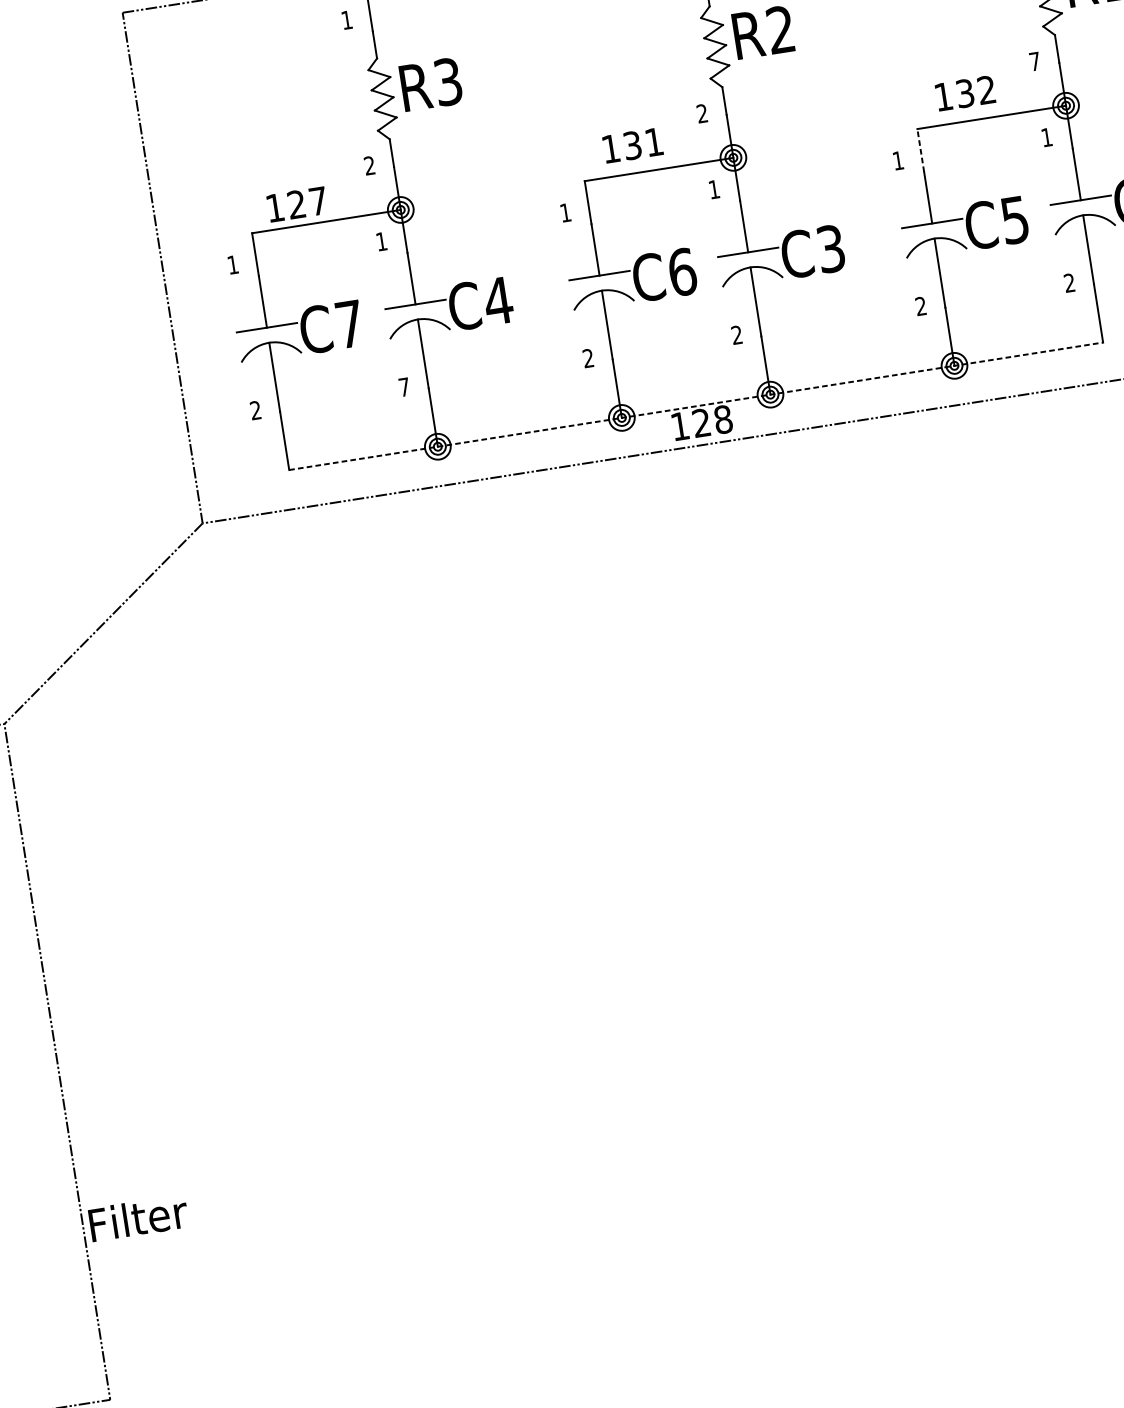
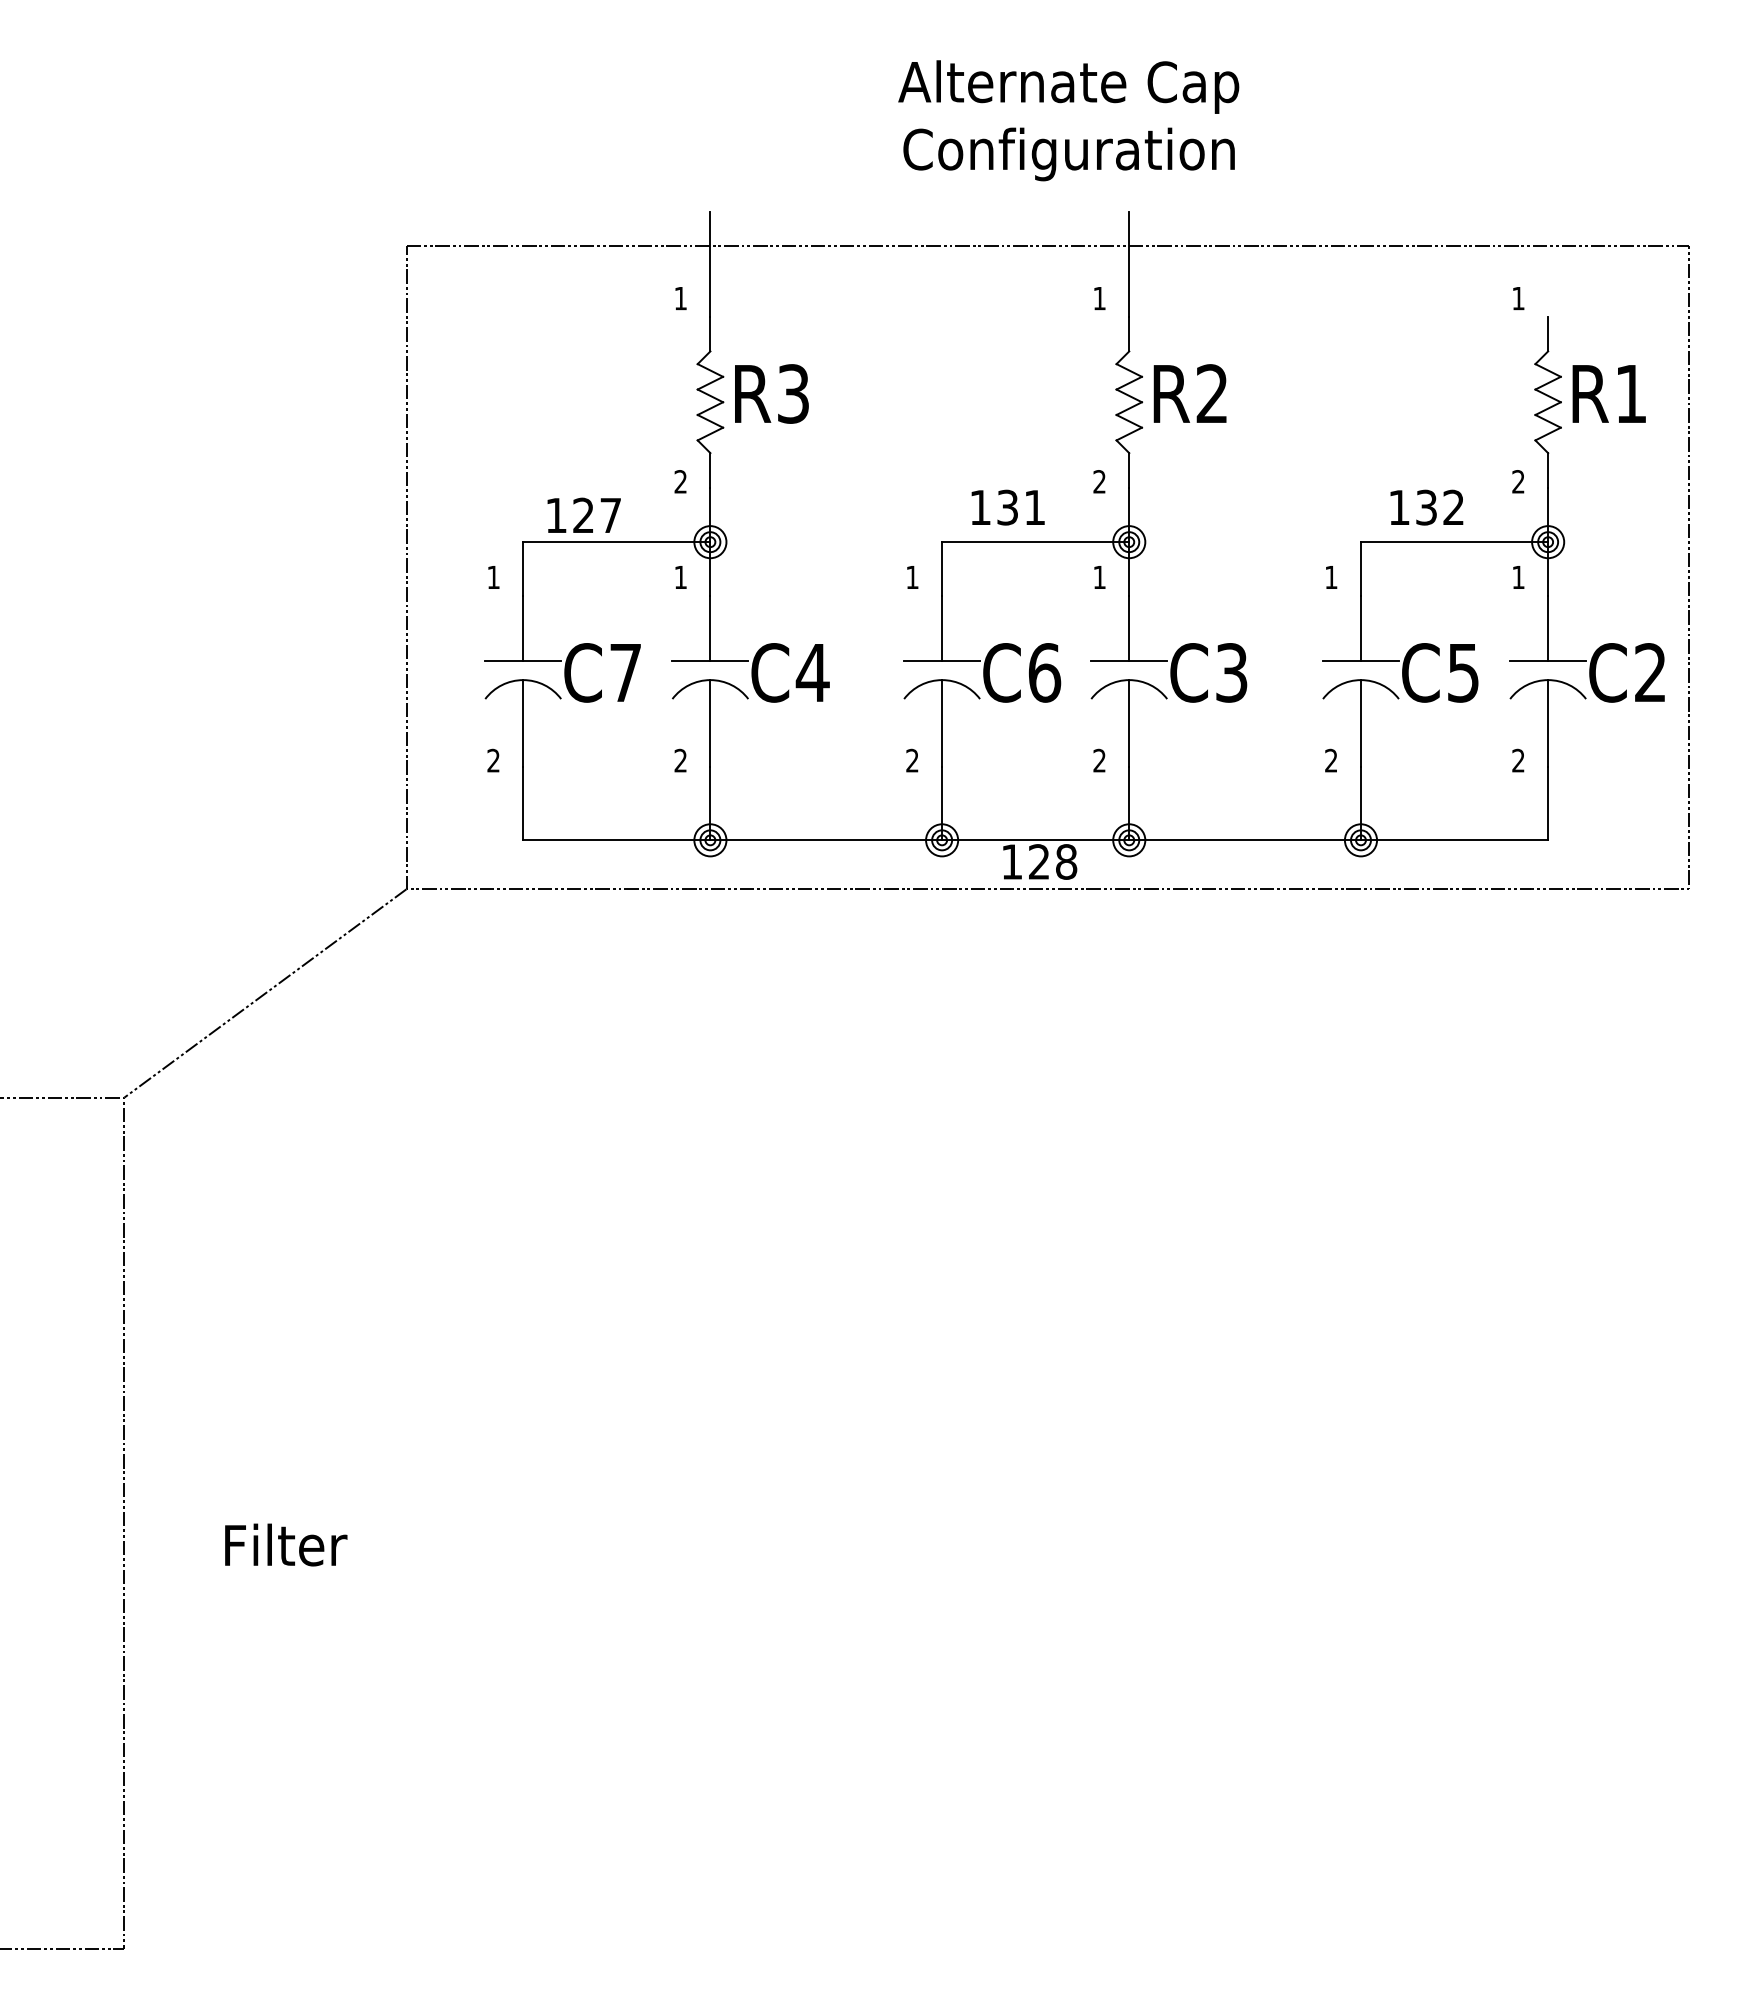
text: (1034, 61) -> (1518, 481), 7 -> 2
line: (920, 150) -> (1360, 568), dashed -> solid
text: (404, 387) -> (680, 760), 7 -> 2
line: (696, 406) -> (1036, 840), dashed -> solid
text: (138, 1217) -> (286, 1544), moved

